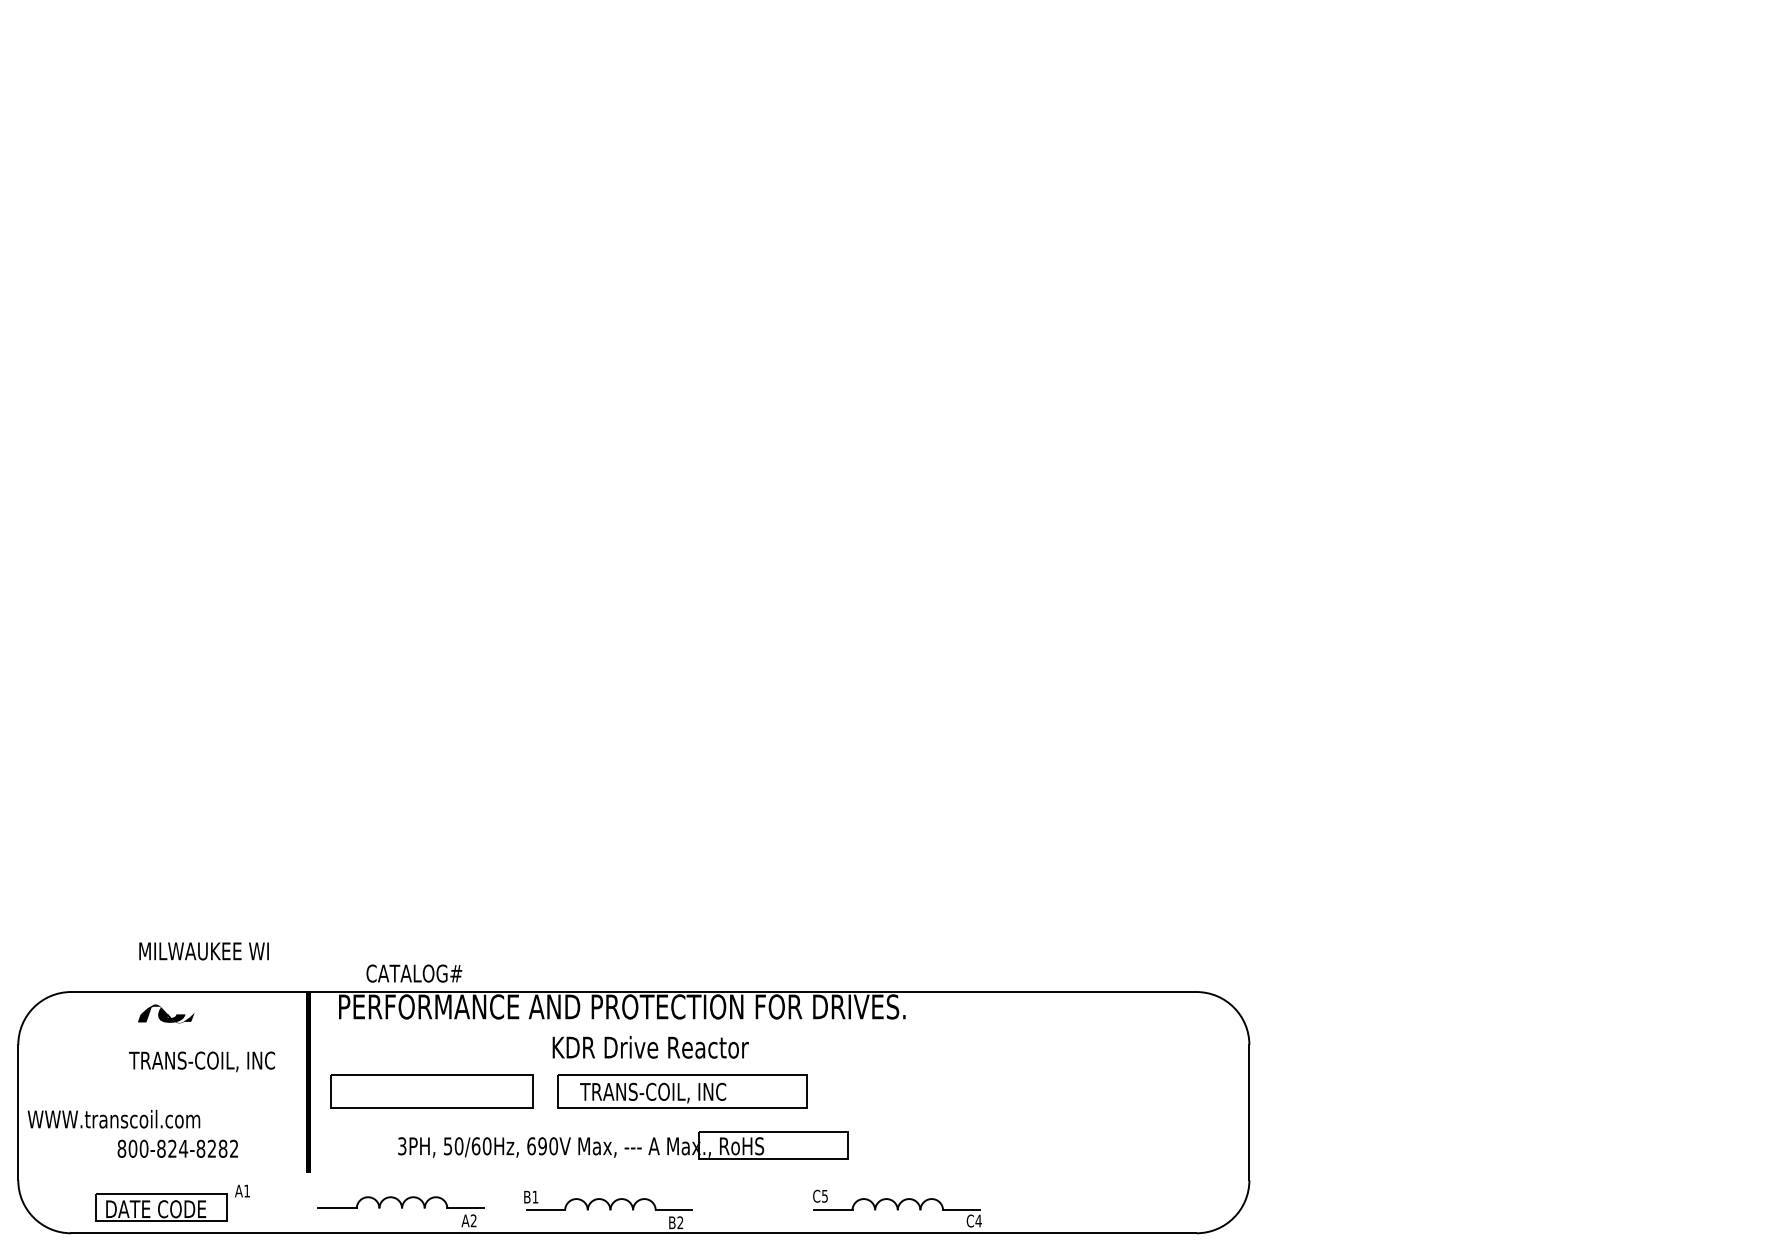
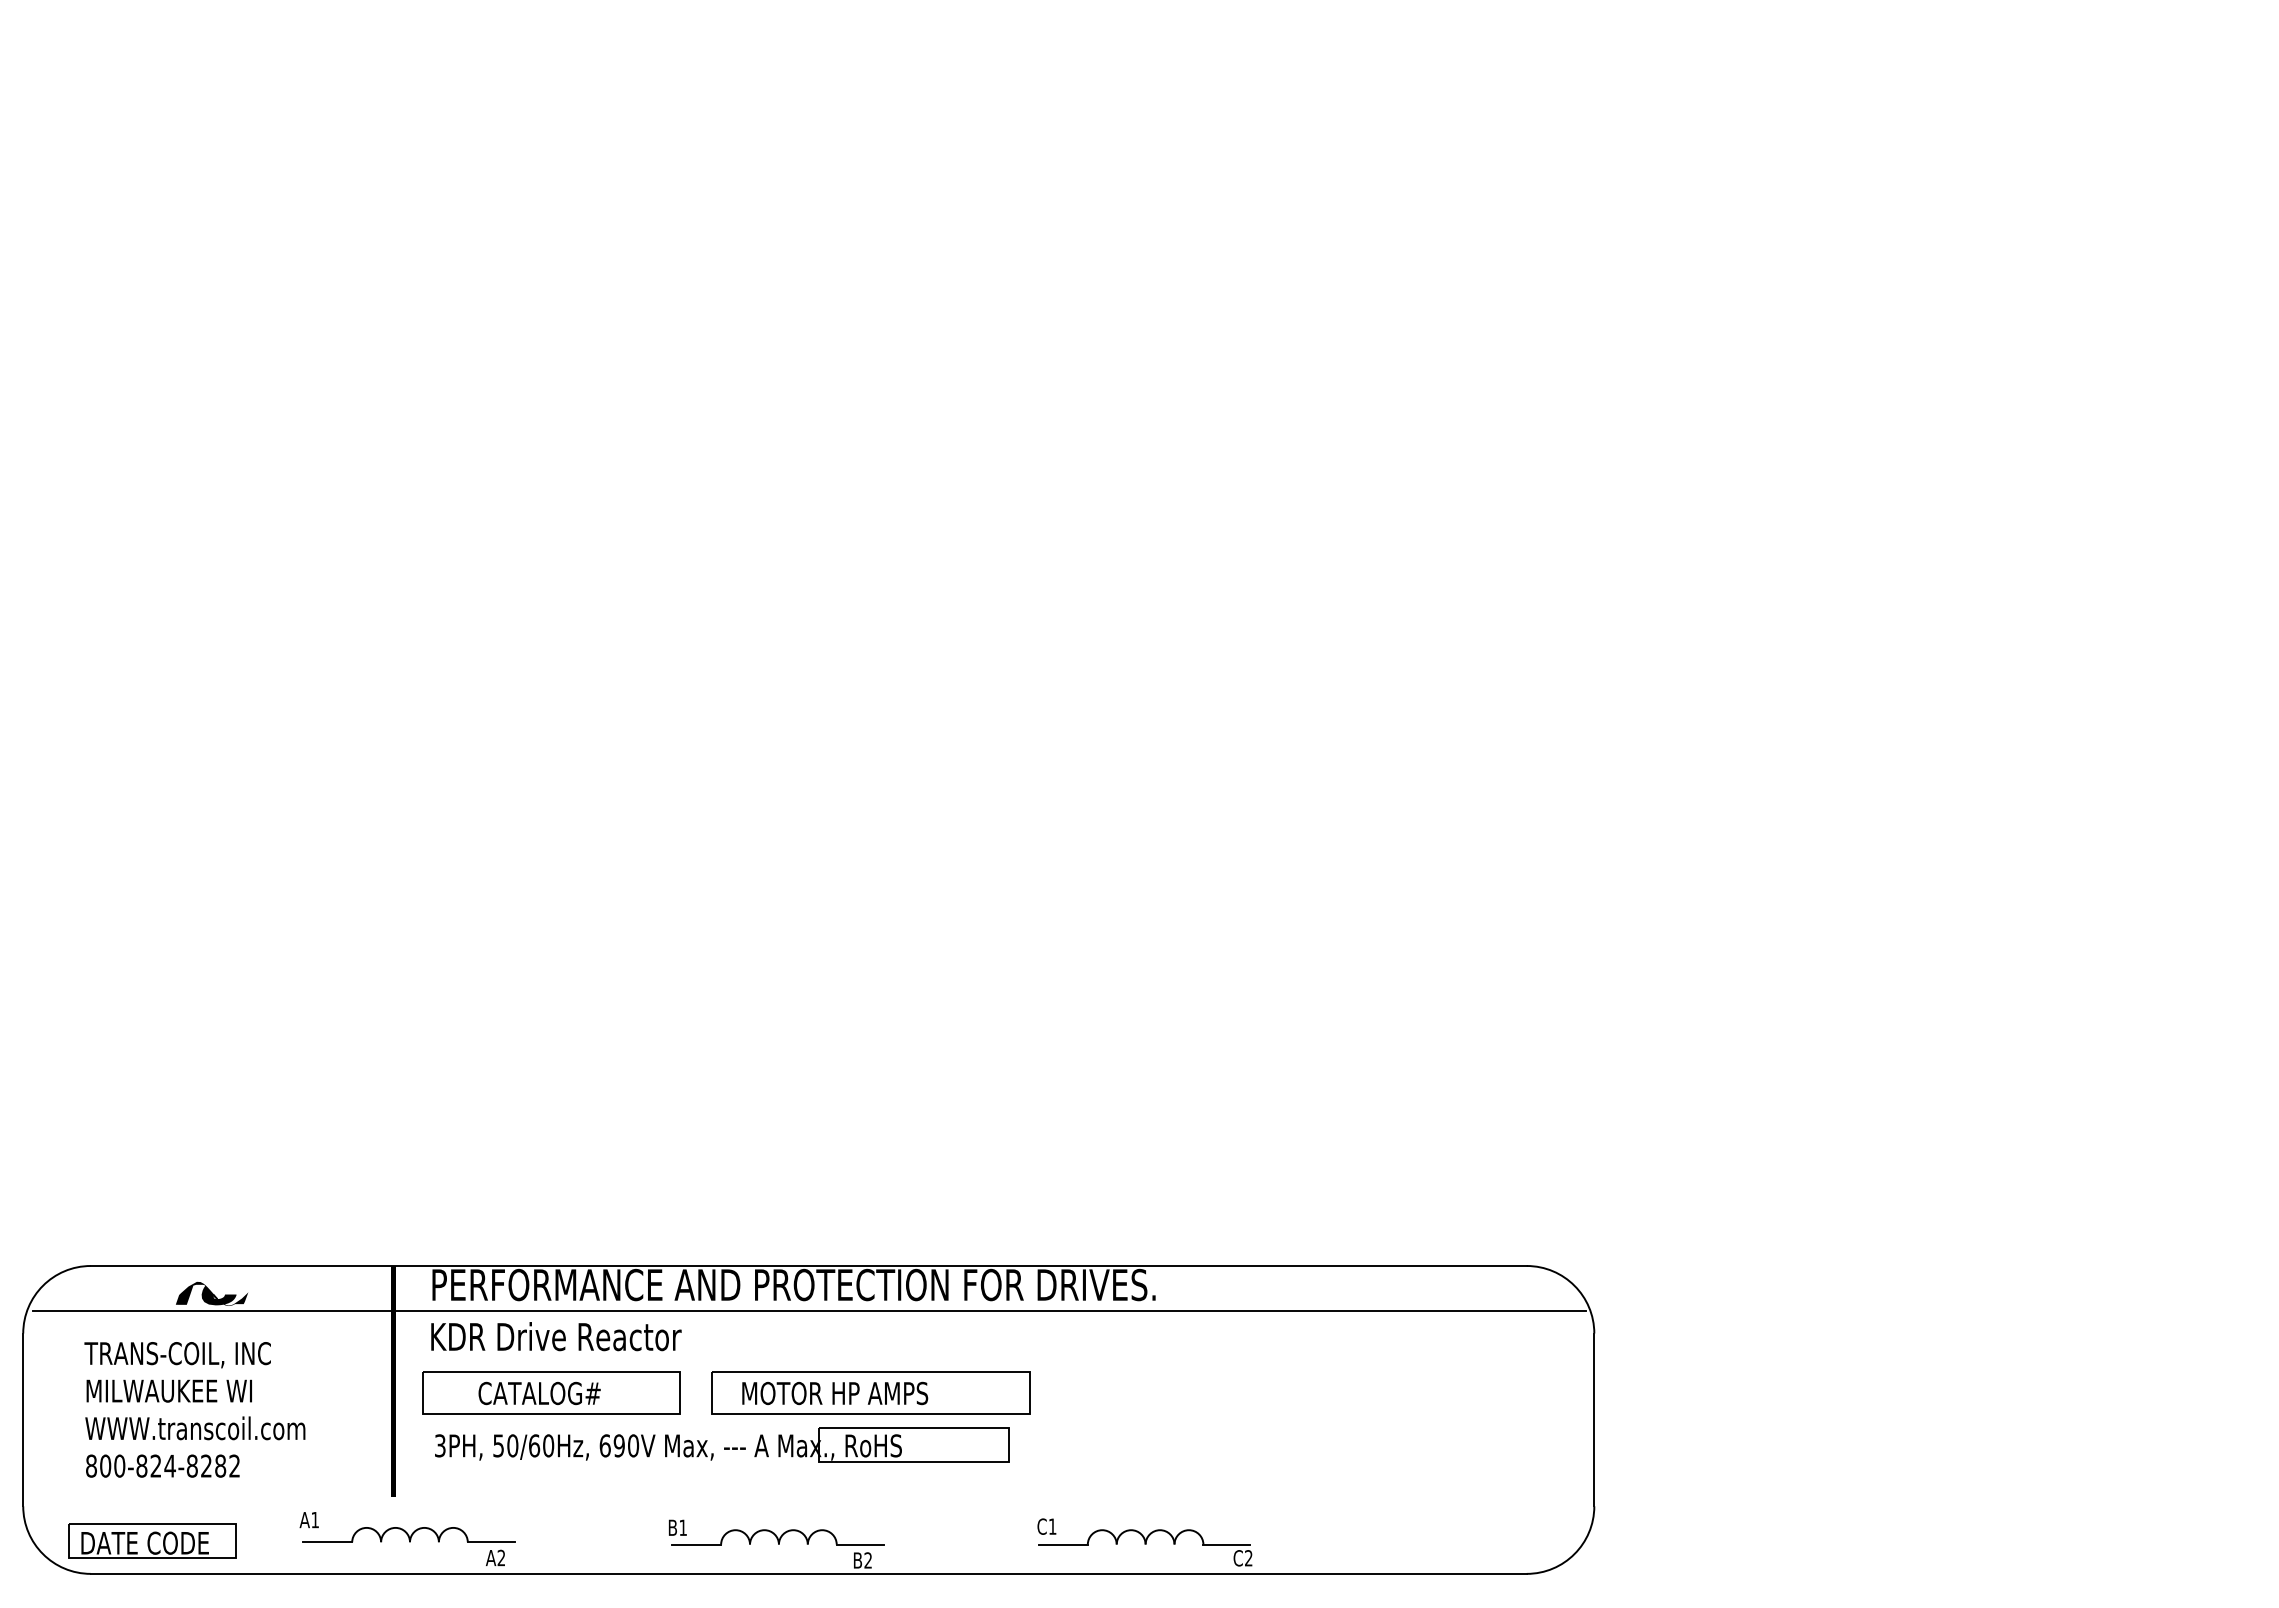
text: (203, 950) -> (168, 1390), moved
text: (414, 973) -> (539, 1393), moved
line: (634, 1026) -> (809, 1310), added
text: (650, 1047) -> (556, 1336), moved
text: (201, 1062) -> (177, 1355), moved
text: (654, 1092) -> (834, 1394), TRANS-COIL, INC -> MOTOR HP AMPS
text: (114, 1119) -> (195, 1428), moved
part: (623, 1145) -> (722, 1444), moved
text: (177, 1148) -> (162, 1465), moved
text: (824, 1196) -> (1052, 1526), C5 -> C1
part: (161, 1207) -> (152, 1540), moved
part: (400, 1211) -> (408, 1546), moved
text: (978, 1221) -> (1248, 1558), C4 -> C2

